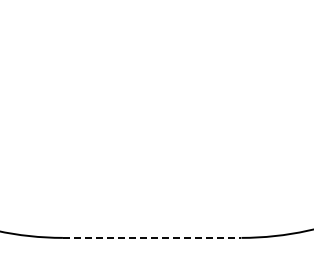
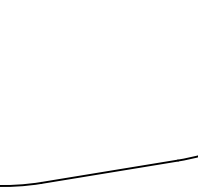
line: (152, 237) -> (109, 171), dashed -> solid

